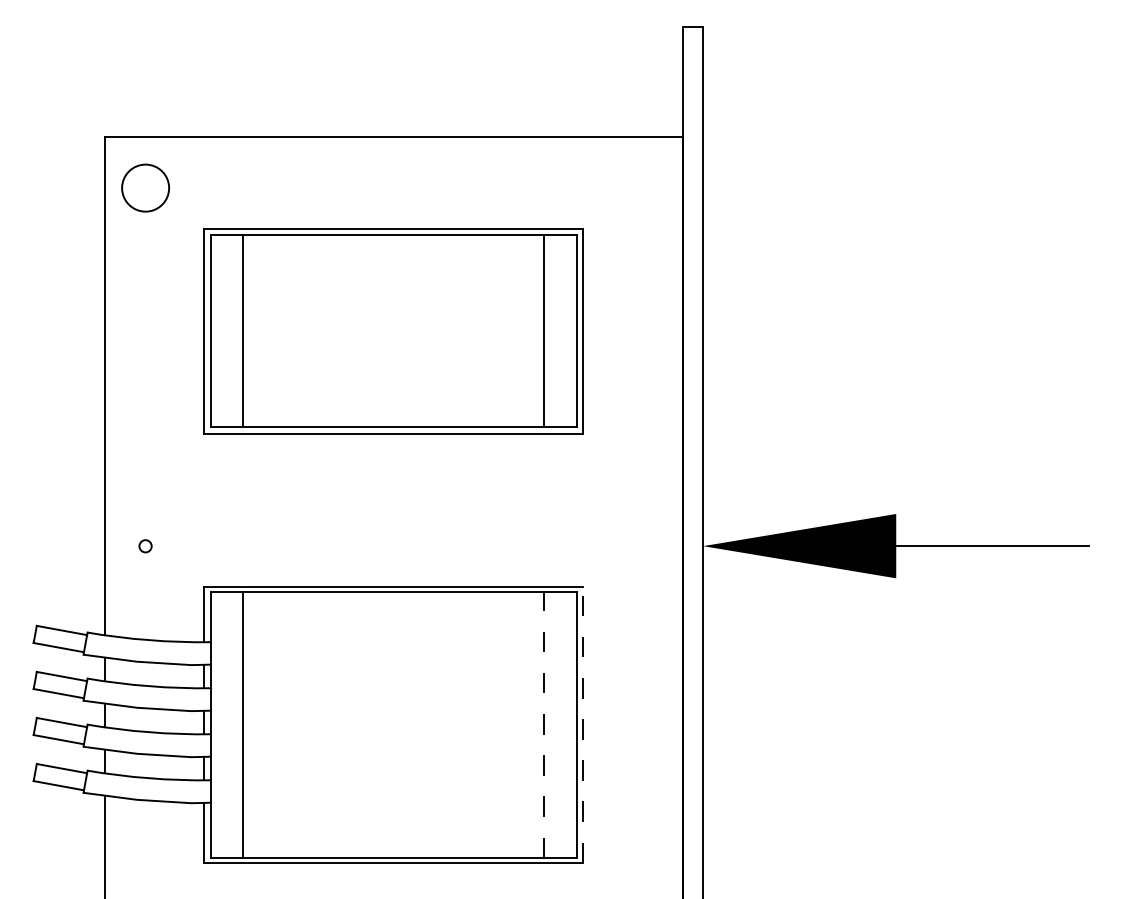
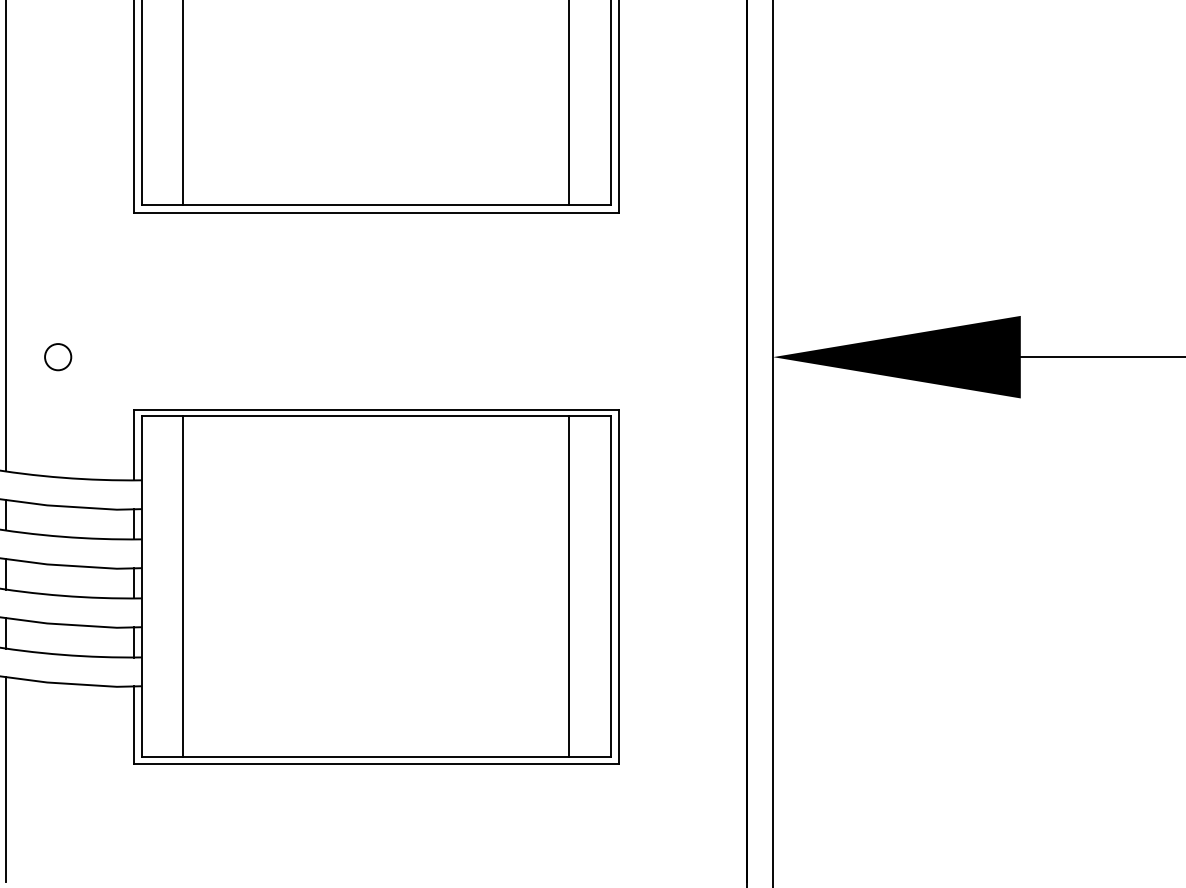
circle: (145, 546) -> (58, 357), size x1.67
line: (582, 724) -> (618, 585), dashed -> solid
line: (544, 725) -> (569, 587), dashed -> solid

